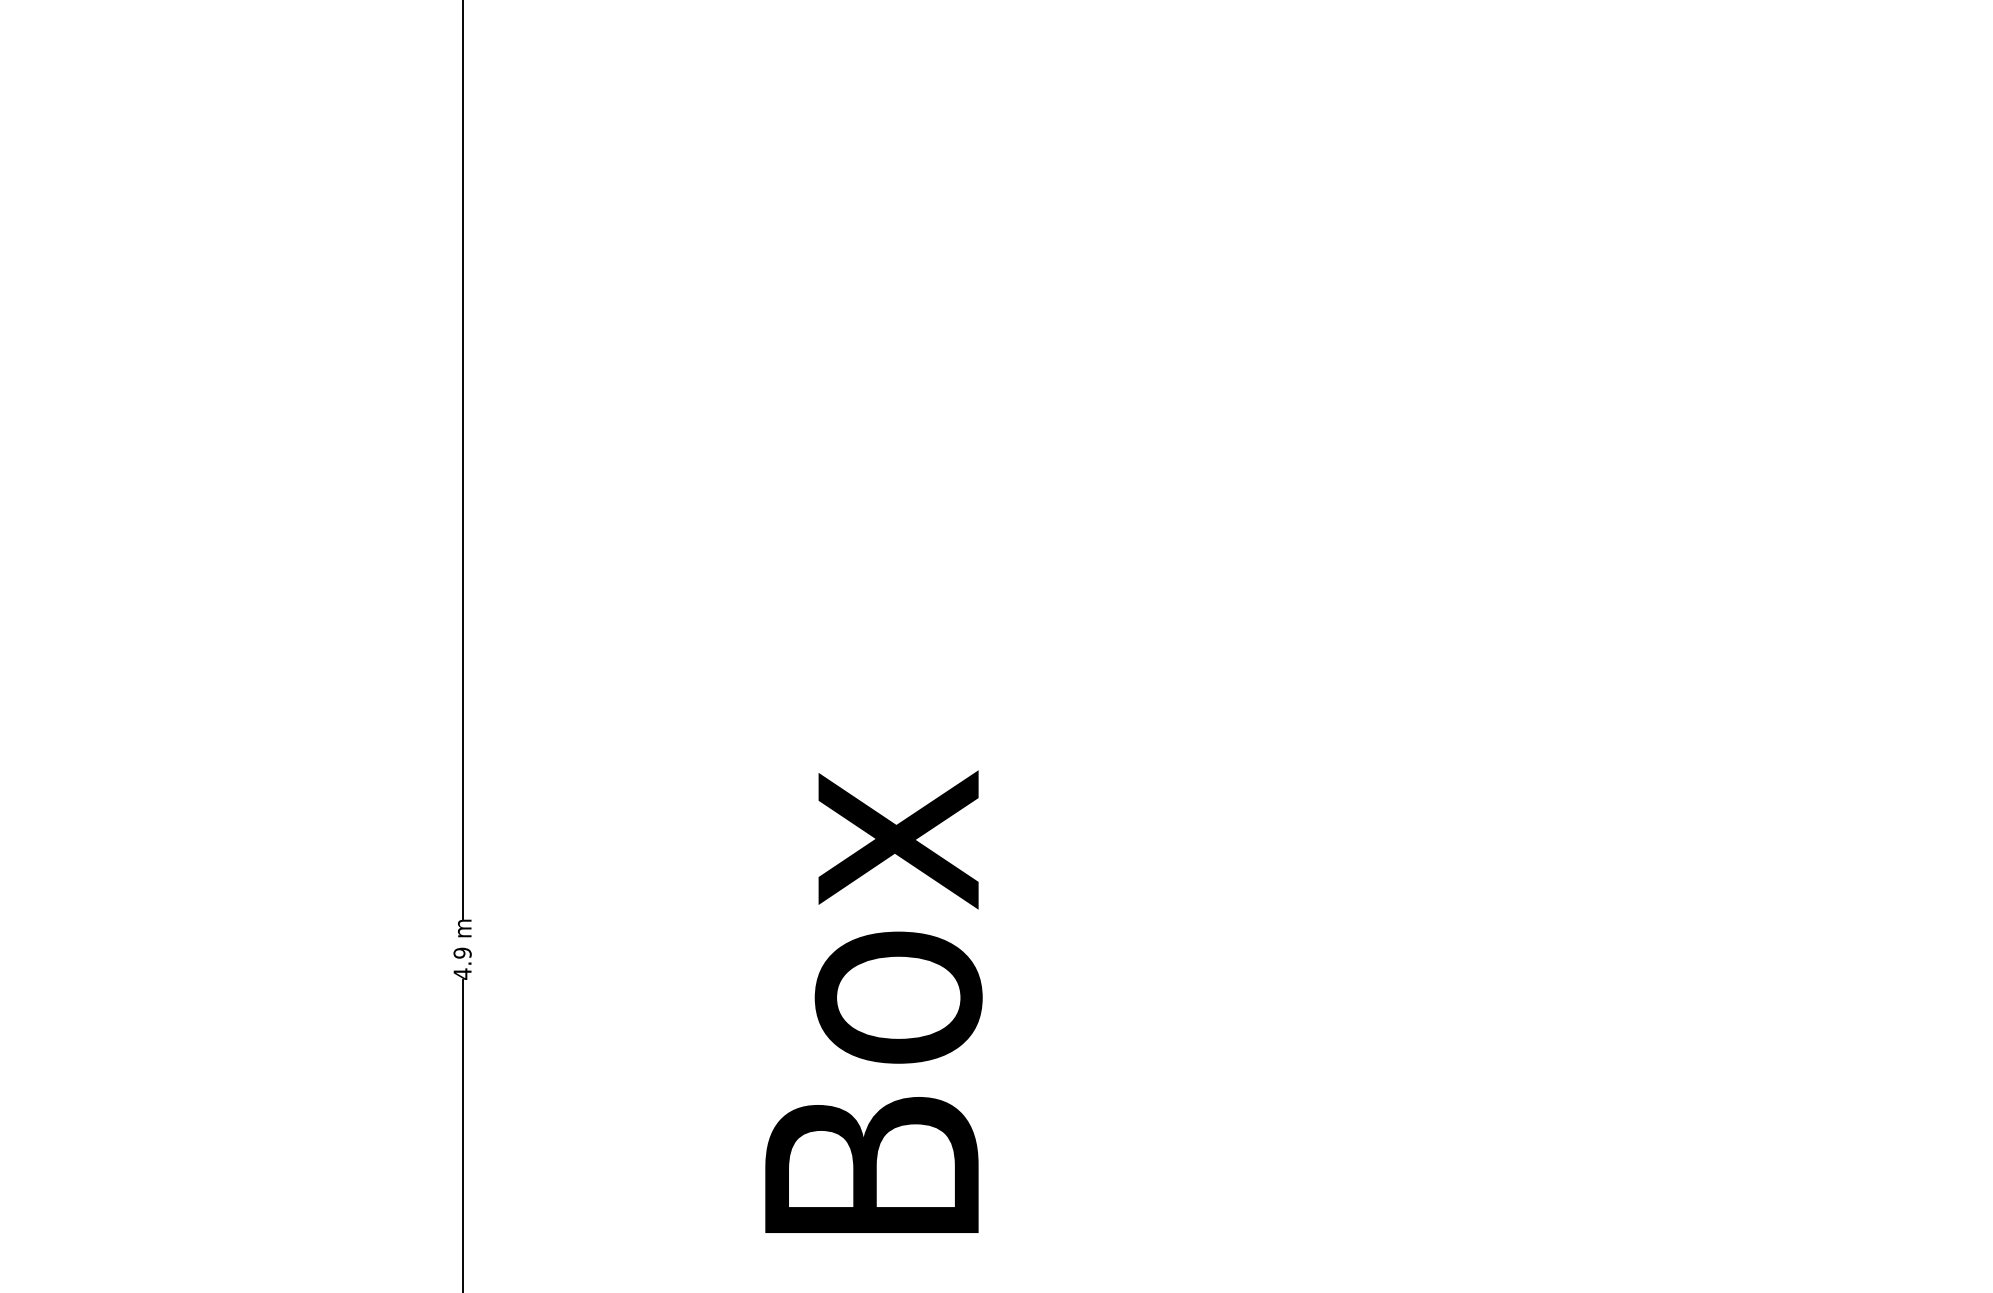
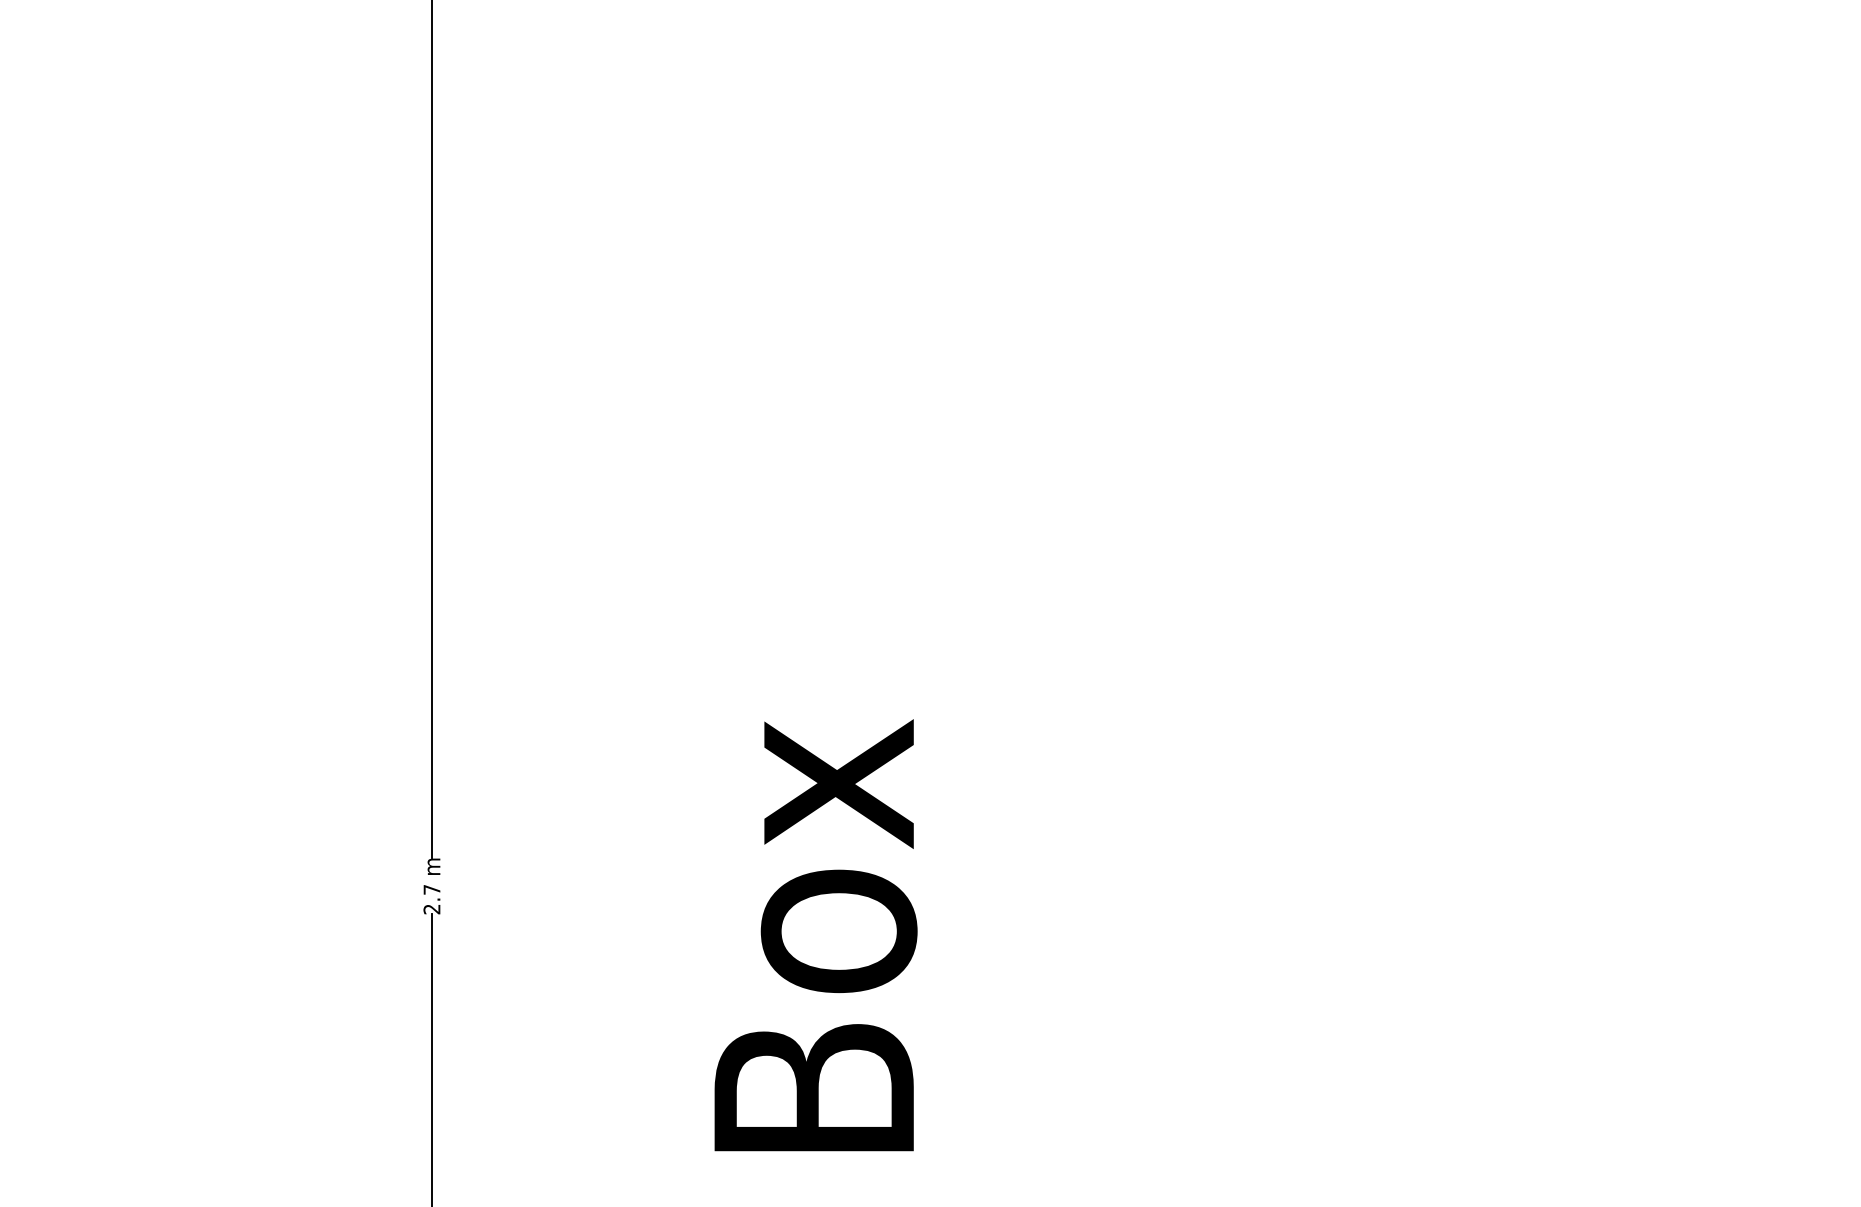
text: (462, 963) -> (431, 899), 4.9 -> 2.7

